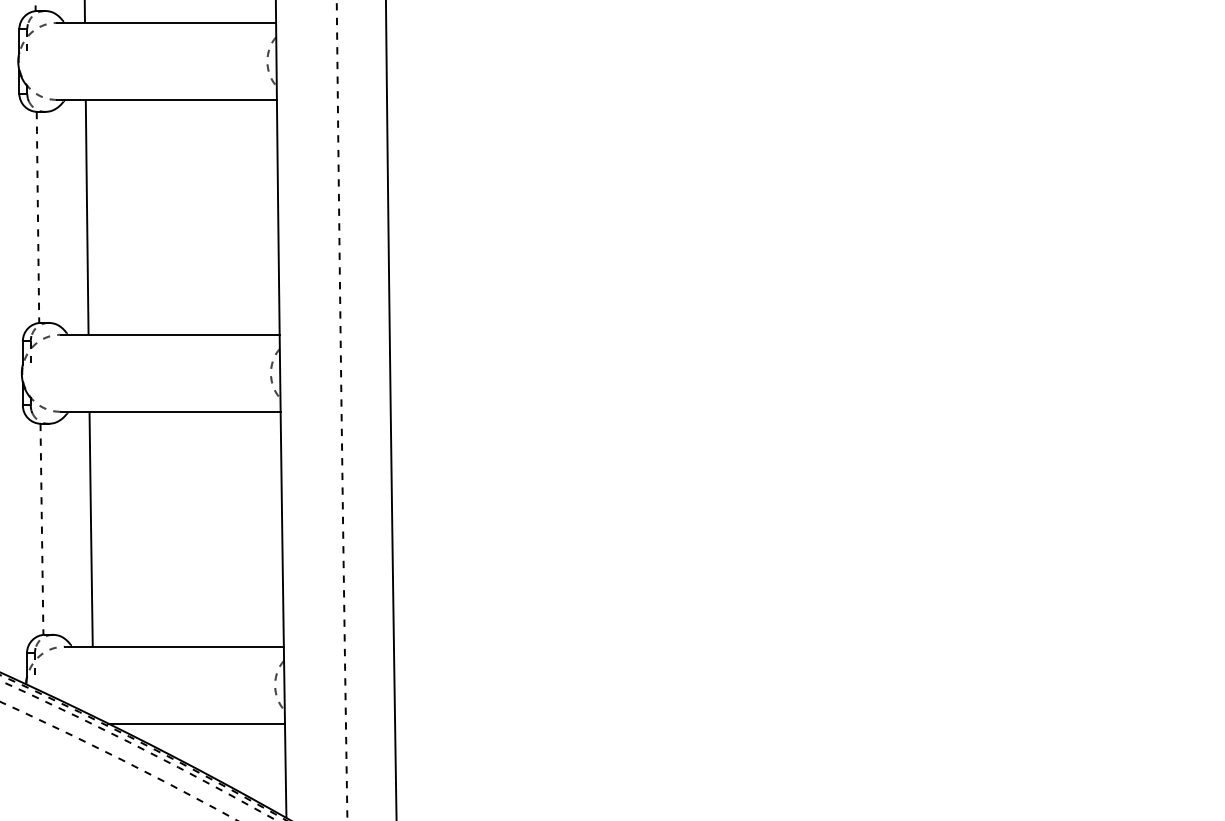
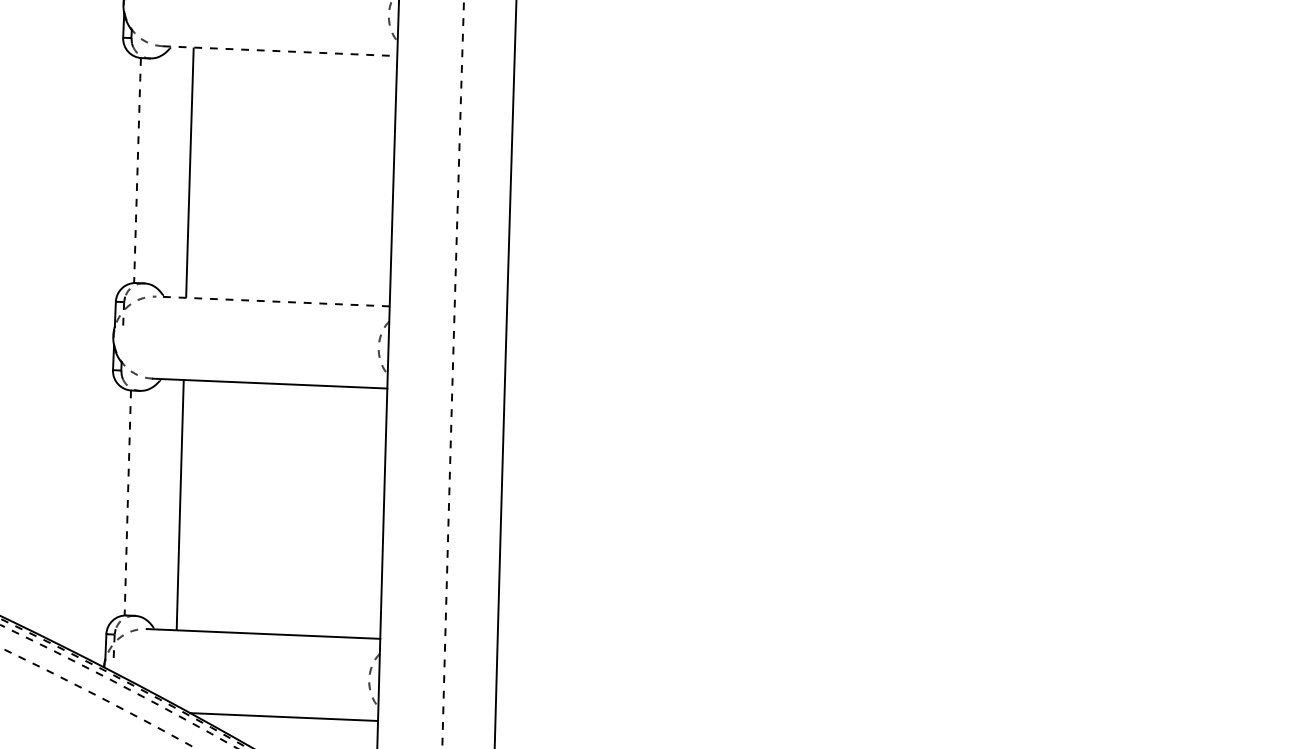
line: (166, 99) -> (279, 50), solid -> dashed
line: (170, 334) -> (273, 301), solid -> dashed

